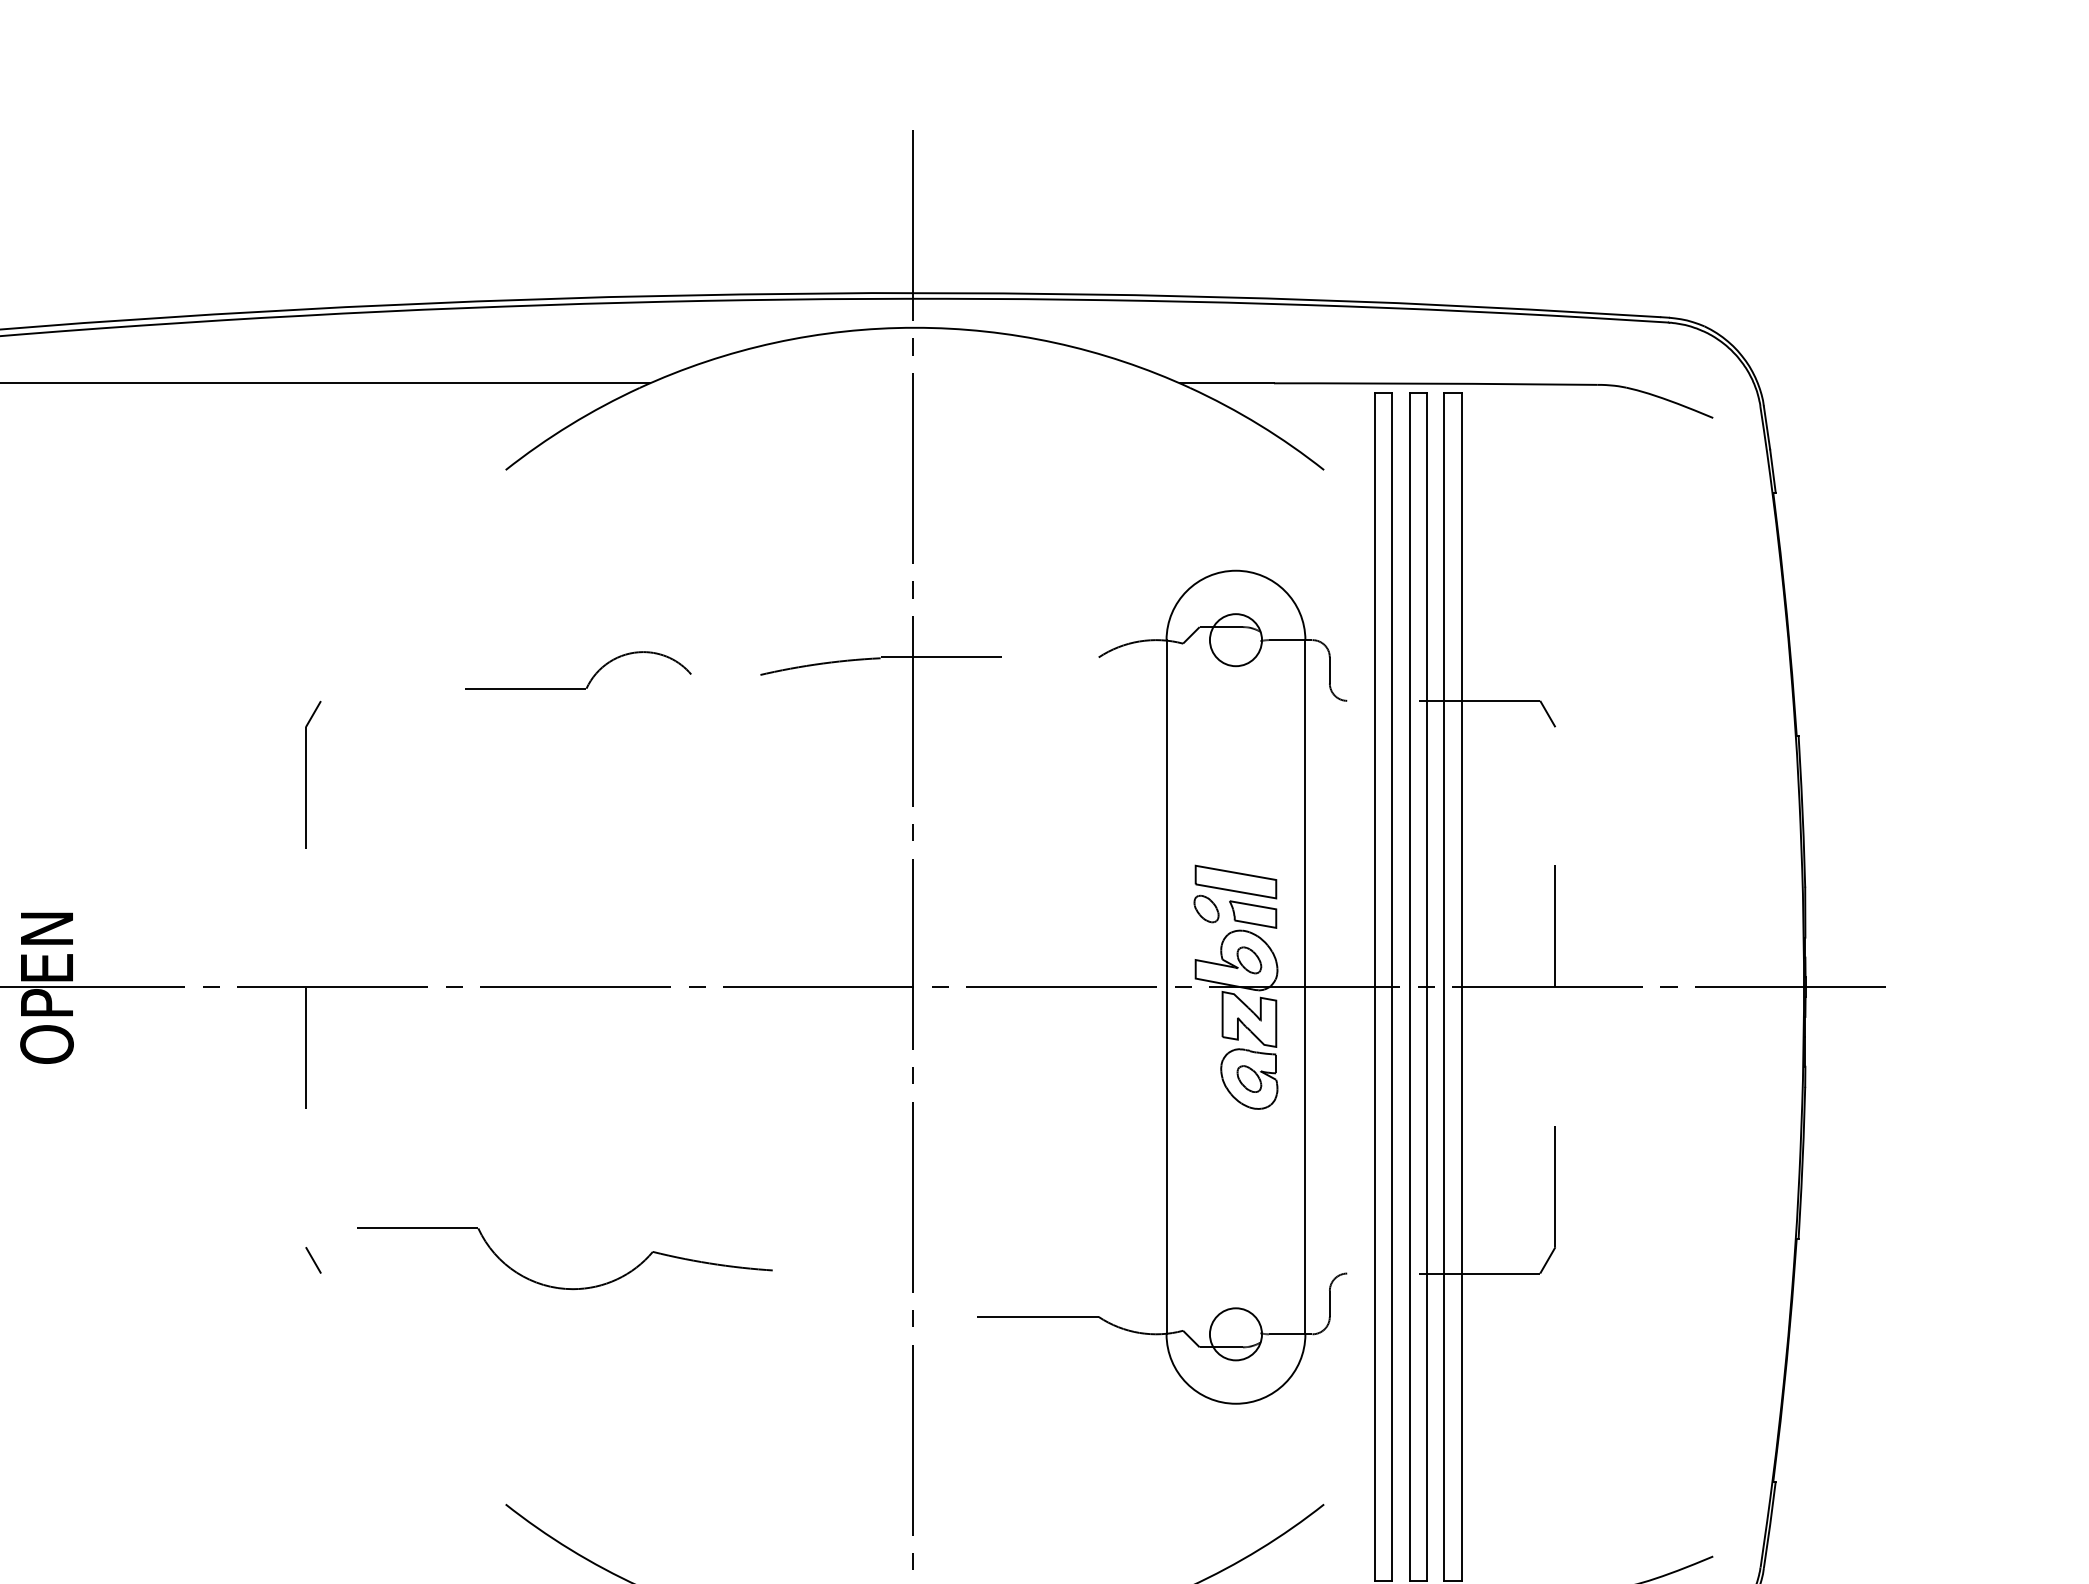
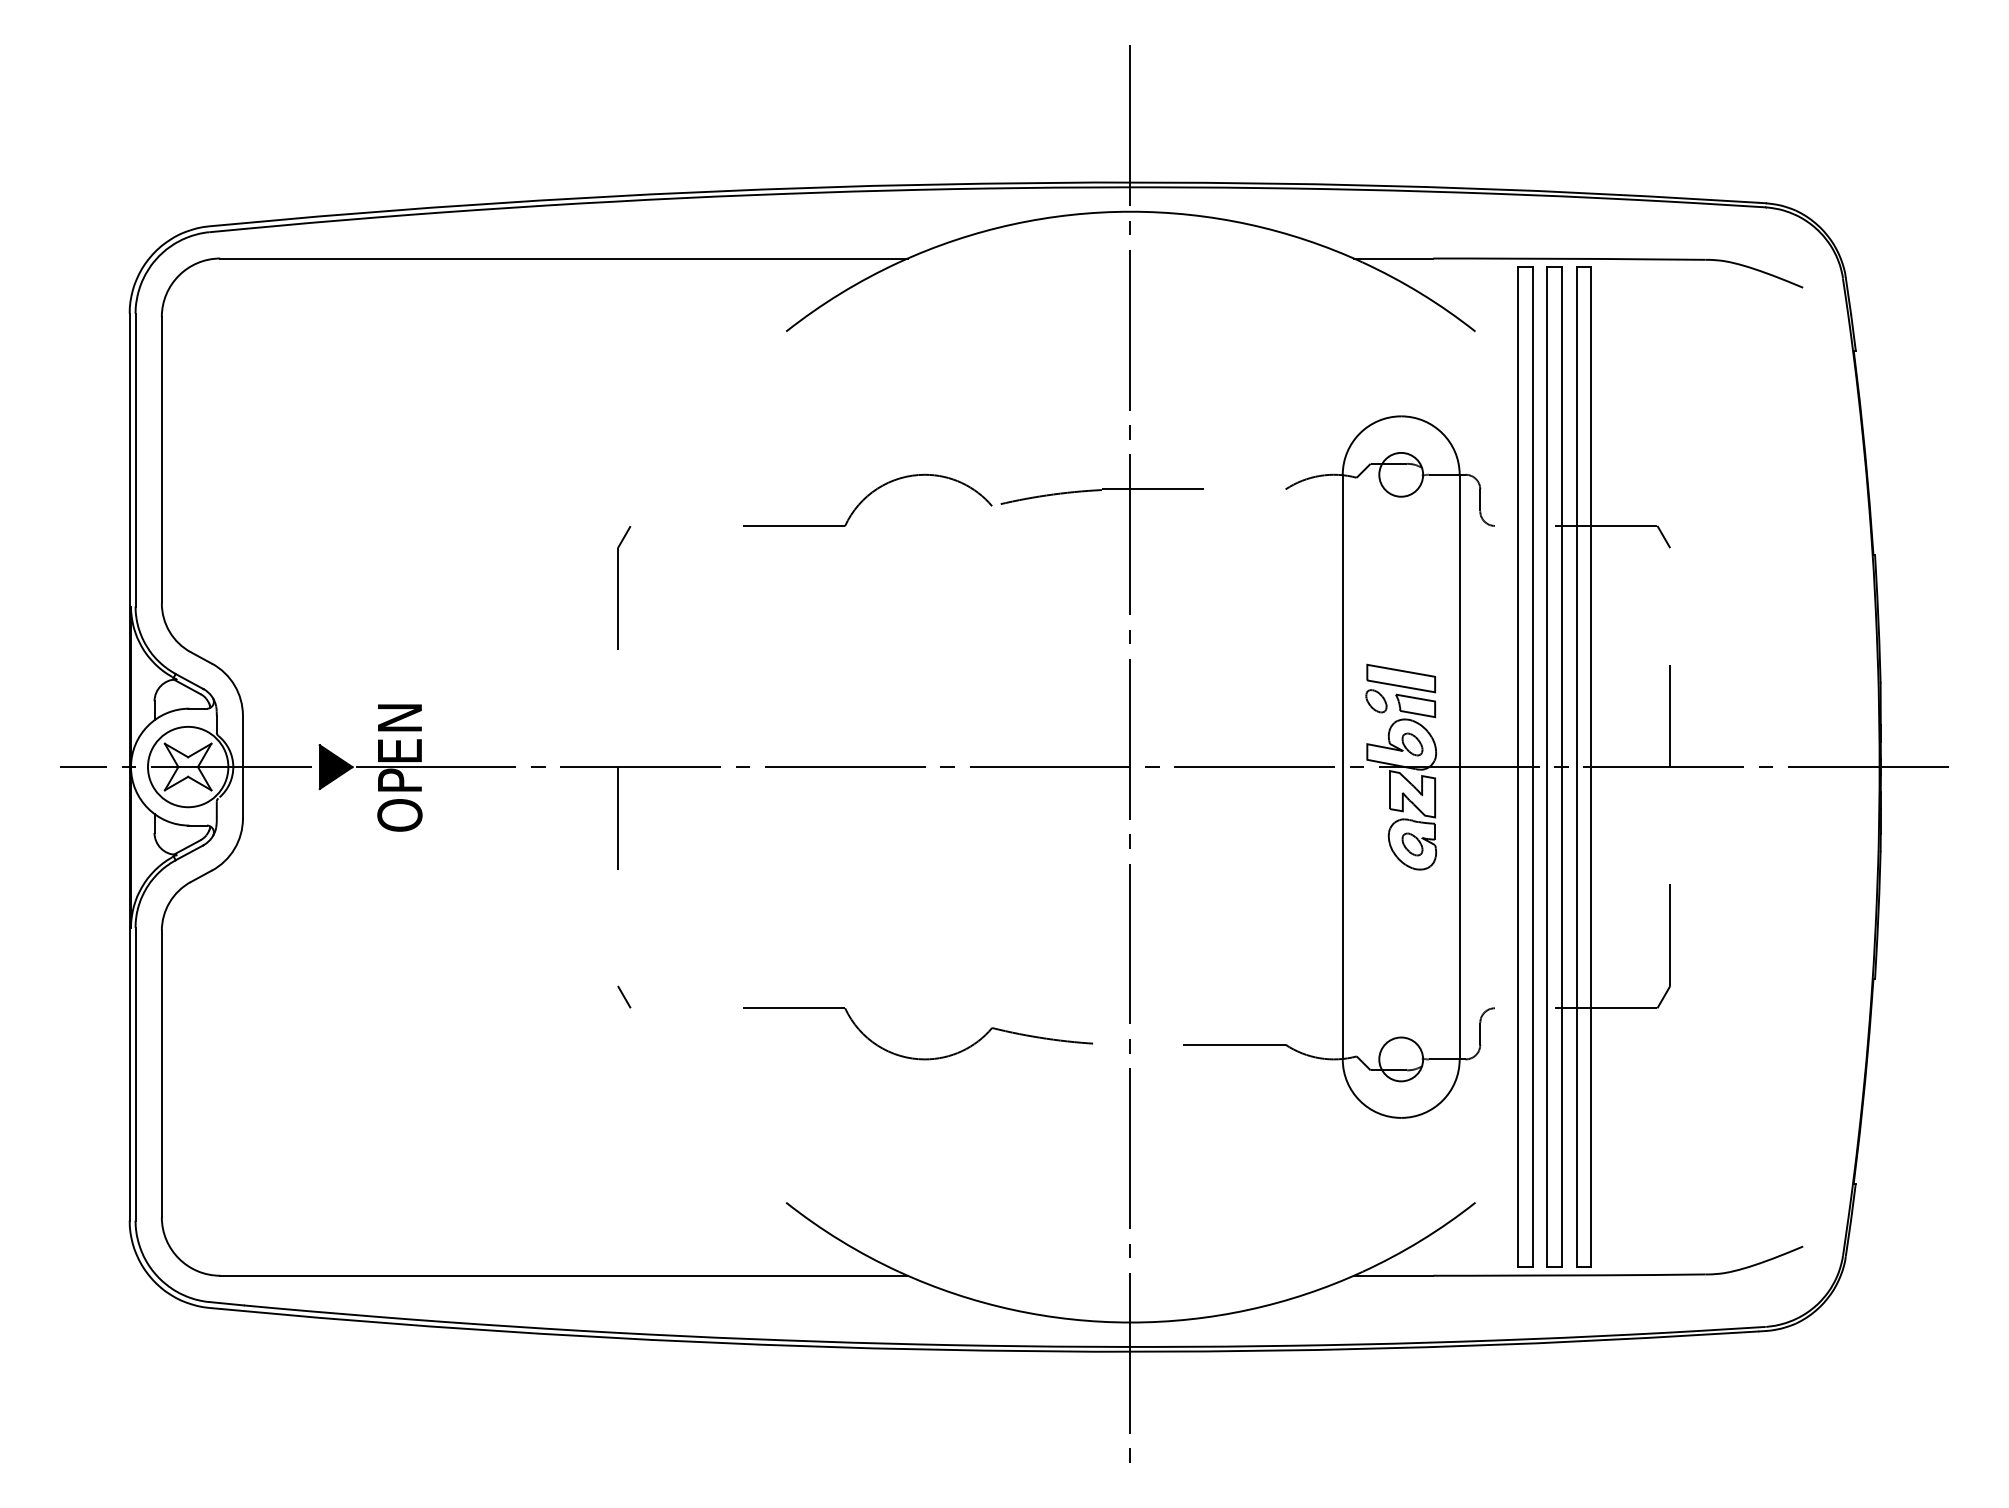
part: (602, 669) -> (867, 499), size x1.67
part: (560, 1286) -> (914, 1057), moved

